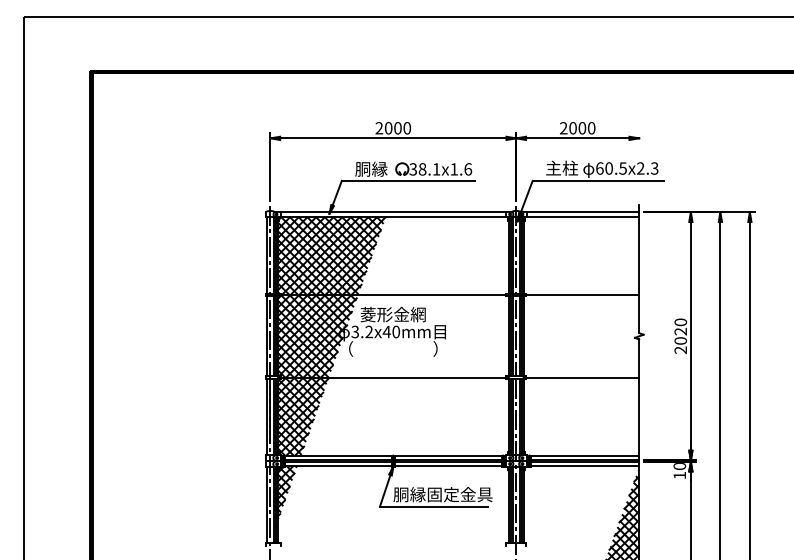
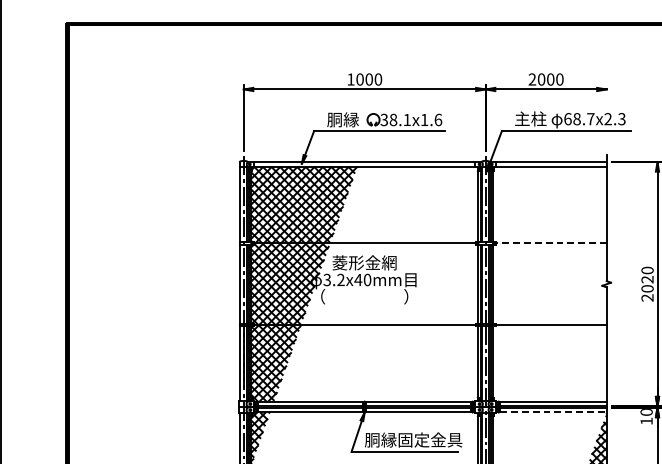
text: (379, 128) -> (351, 79), 2000 -> 1000
text: (615, 168) -> (583, 119), 60.5x2.3 -> 68.7x2.3
line: (582, 294) -> (550, 243), solid -> dashed
line: (585, 466) -> (553, 412), solid -> dashed

